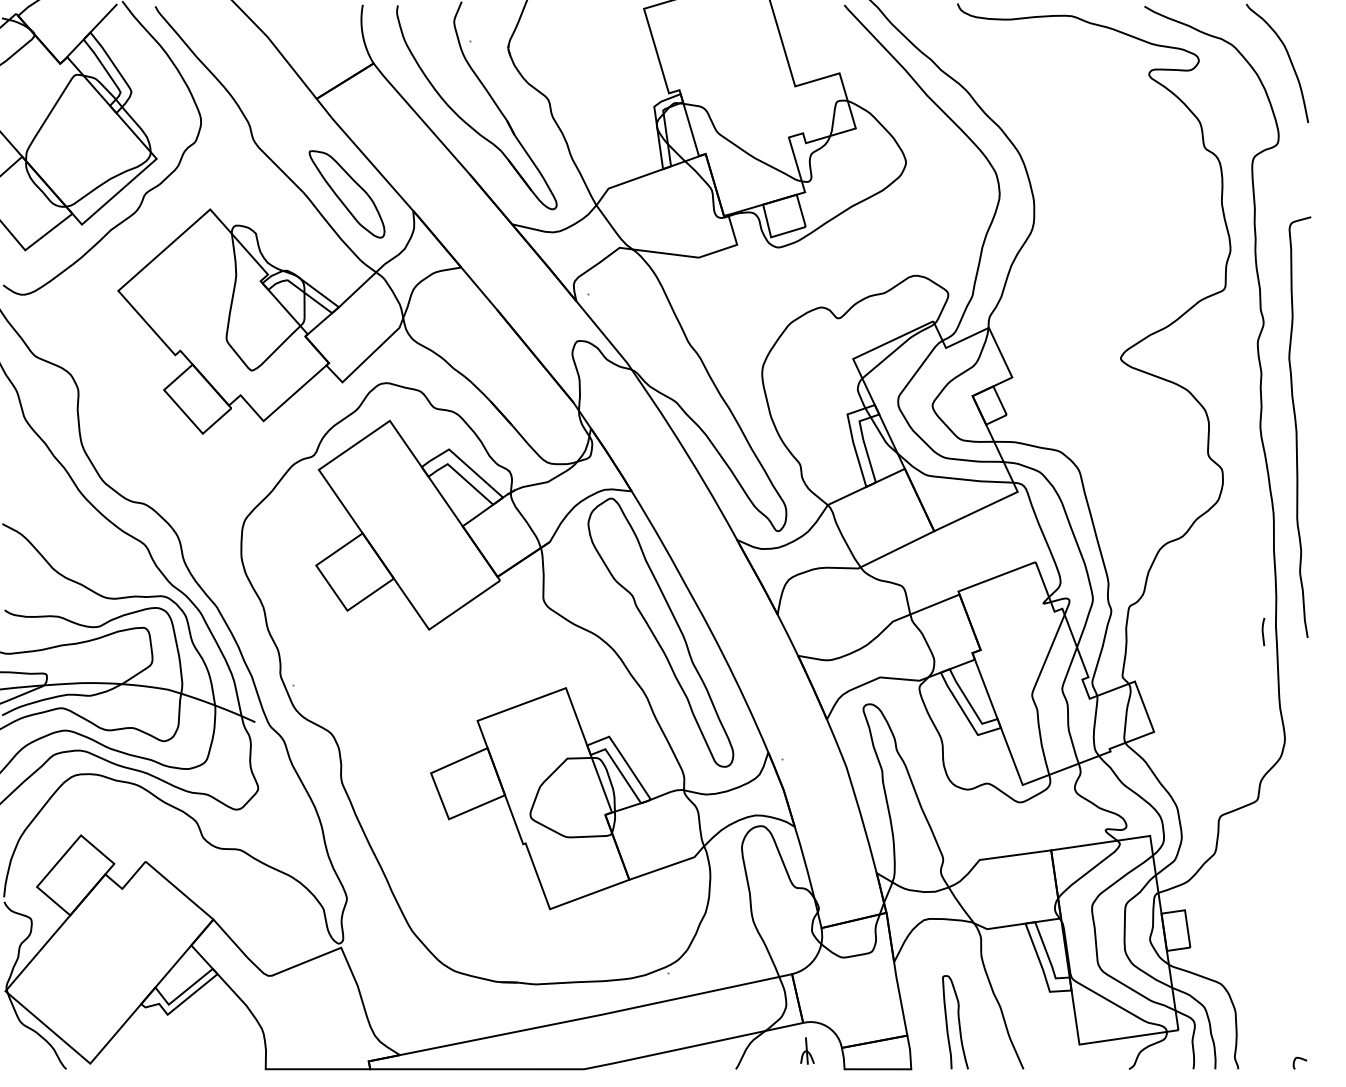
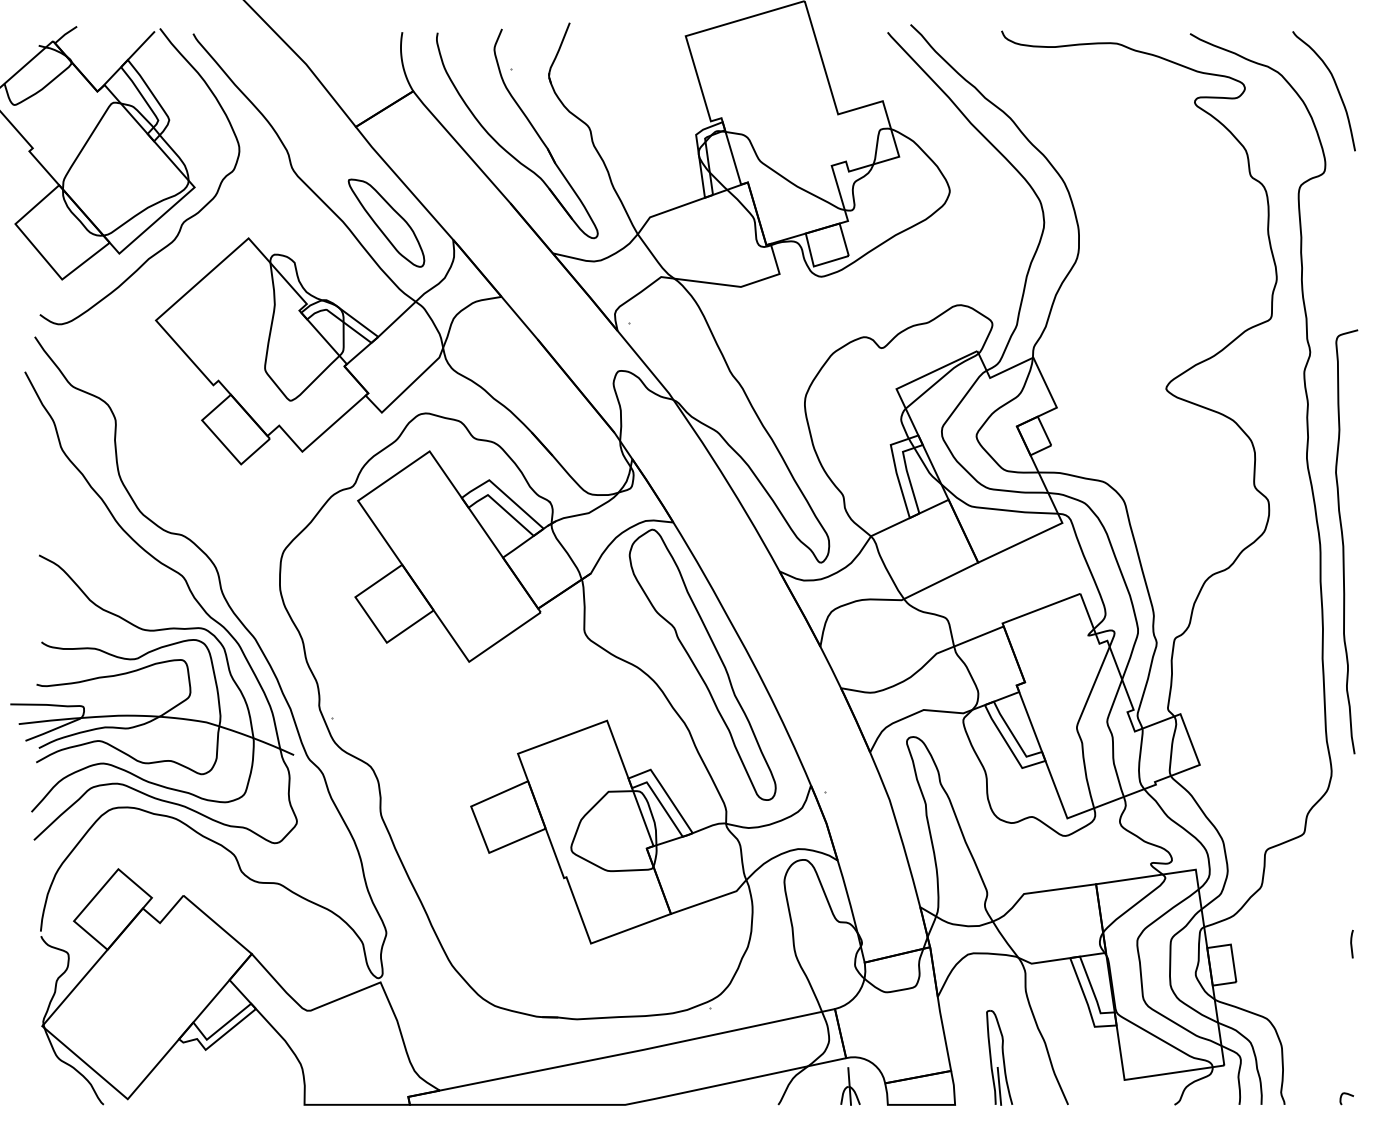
curve: (1296, 426) -> (1343, 541), moved
line: (1262, 631) -> (1351, 943), moved
line: (955, 1050) -> (999, 1085), added
part: (807, 1051) -> (850, 1086), size x1.43

